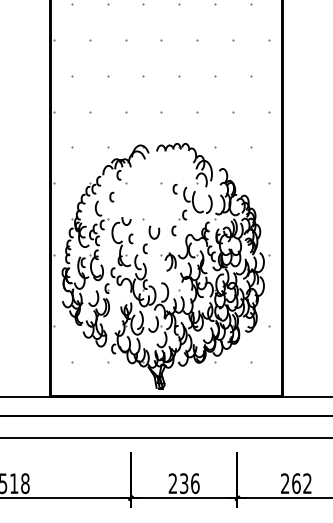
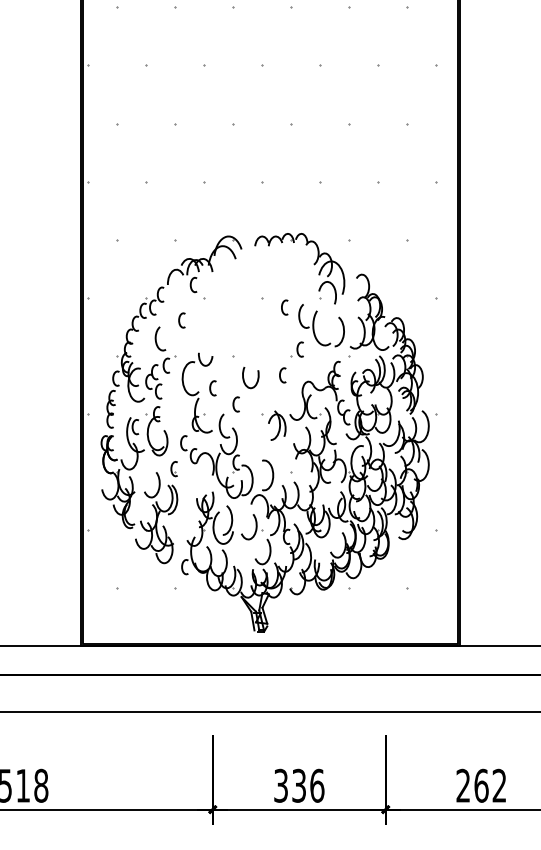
text: (172, 483) -> (280, 785), 236 -> 336

